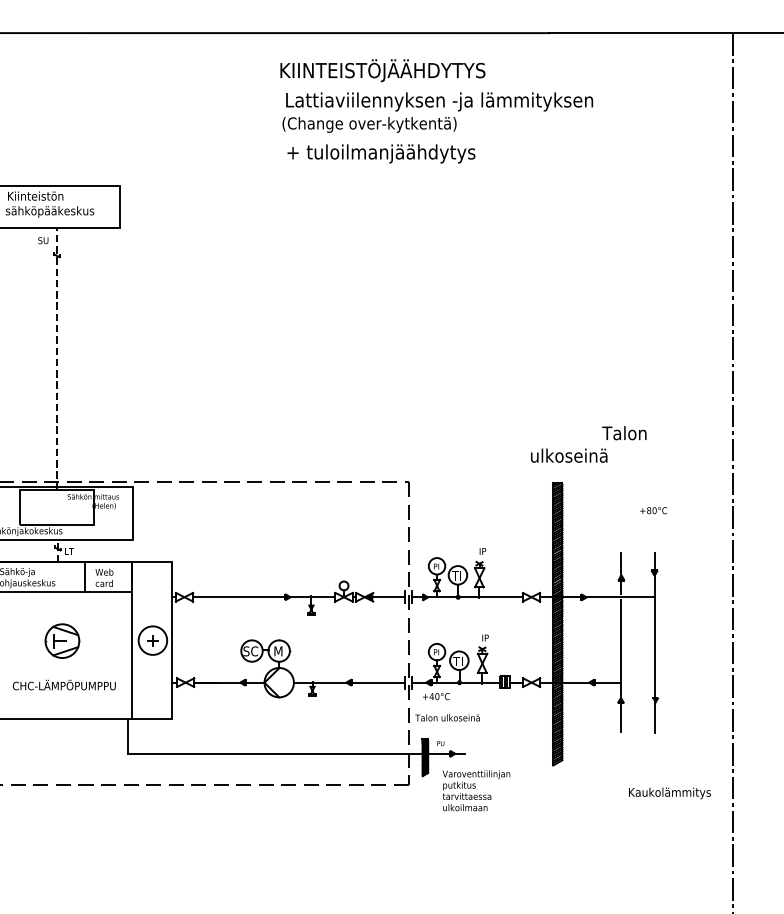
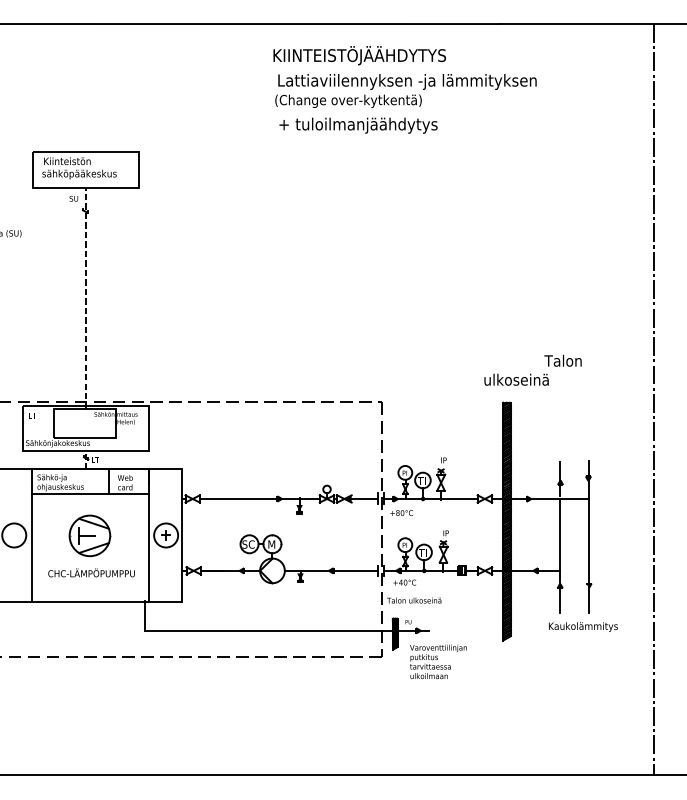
text: (653, 509) -> (401, 512), moved
part: (61, 640) -> (89, 535), size x1.43
text: (670, 792) -> (583, 626), moved

